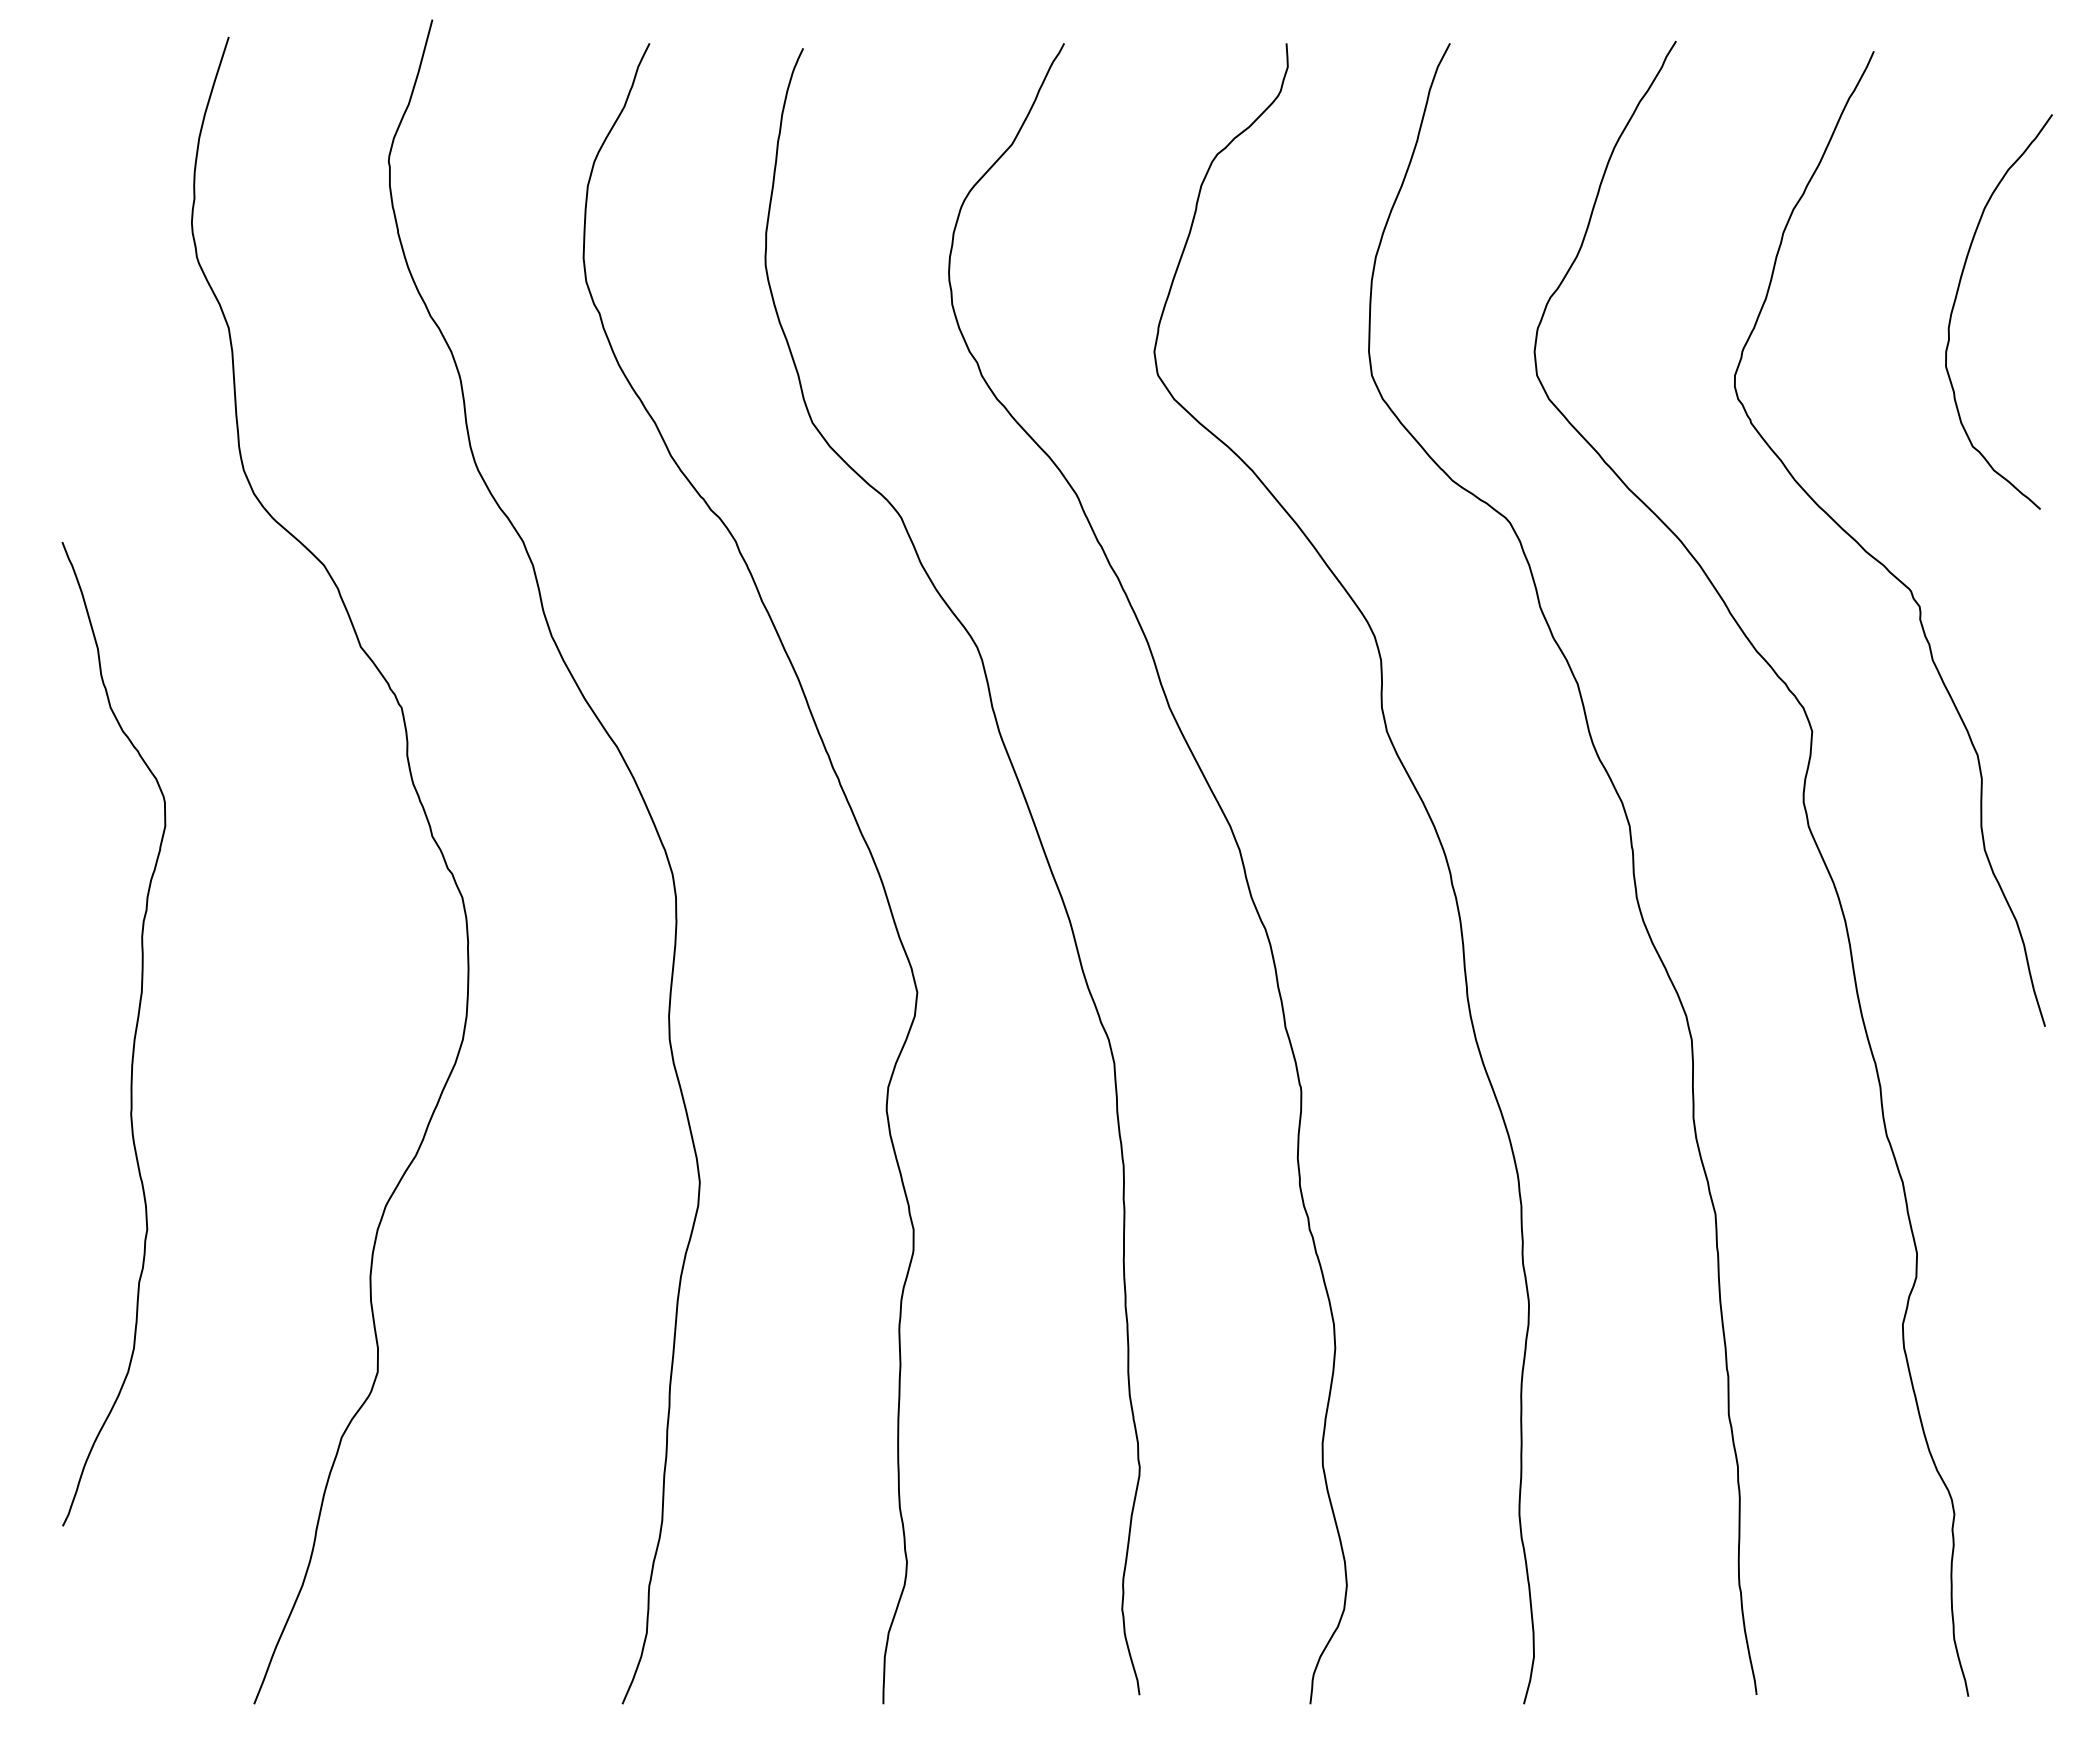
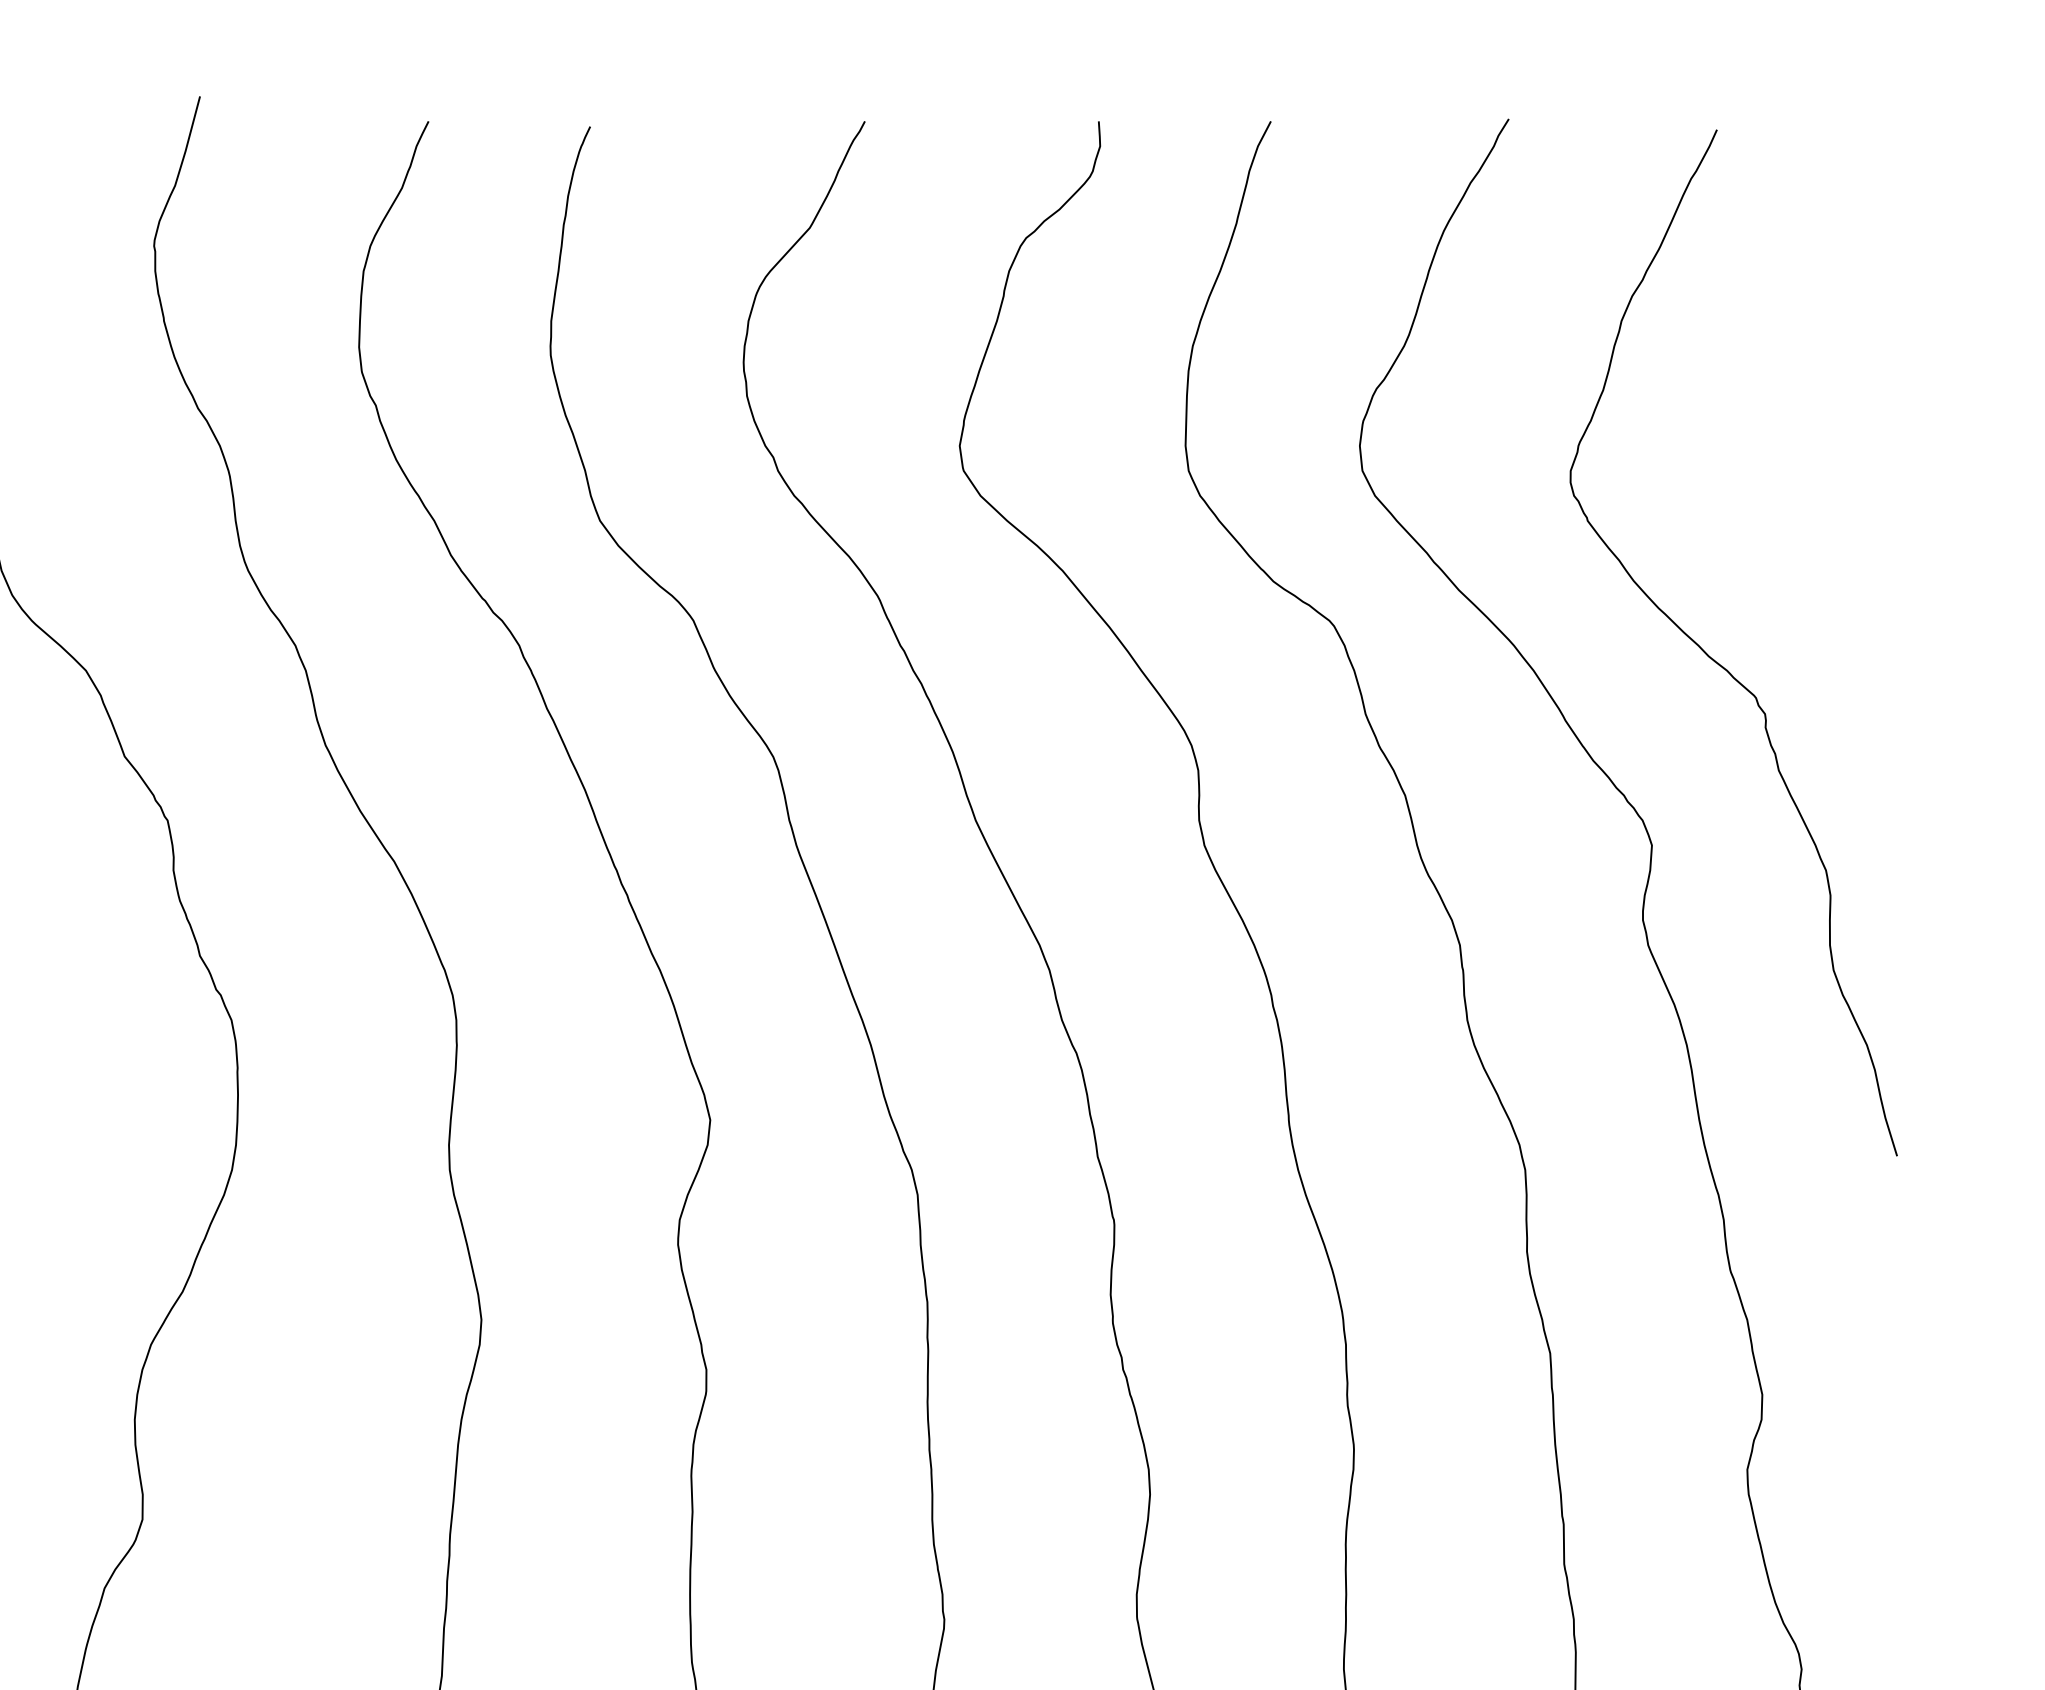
curve: (1957, 296) -> (1804, 387), removed

